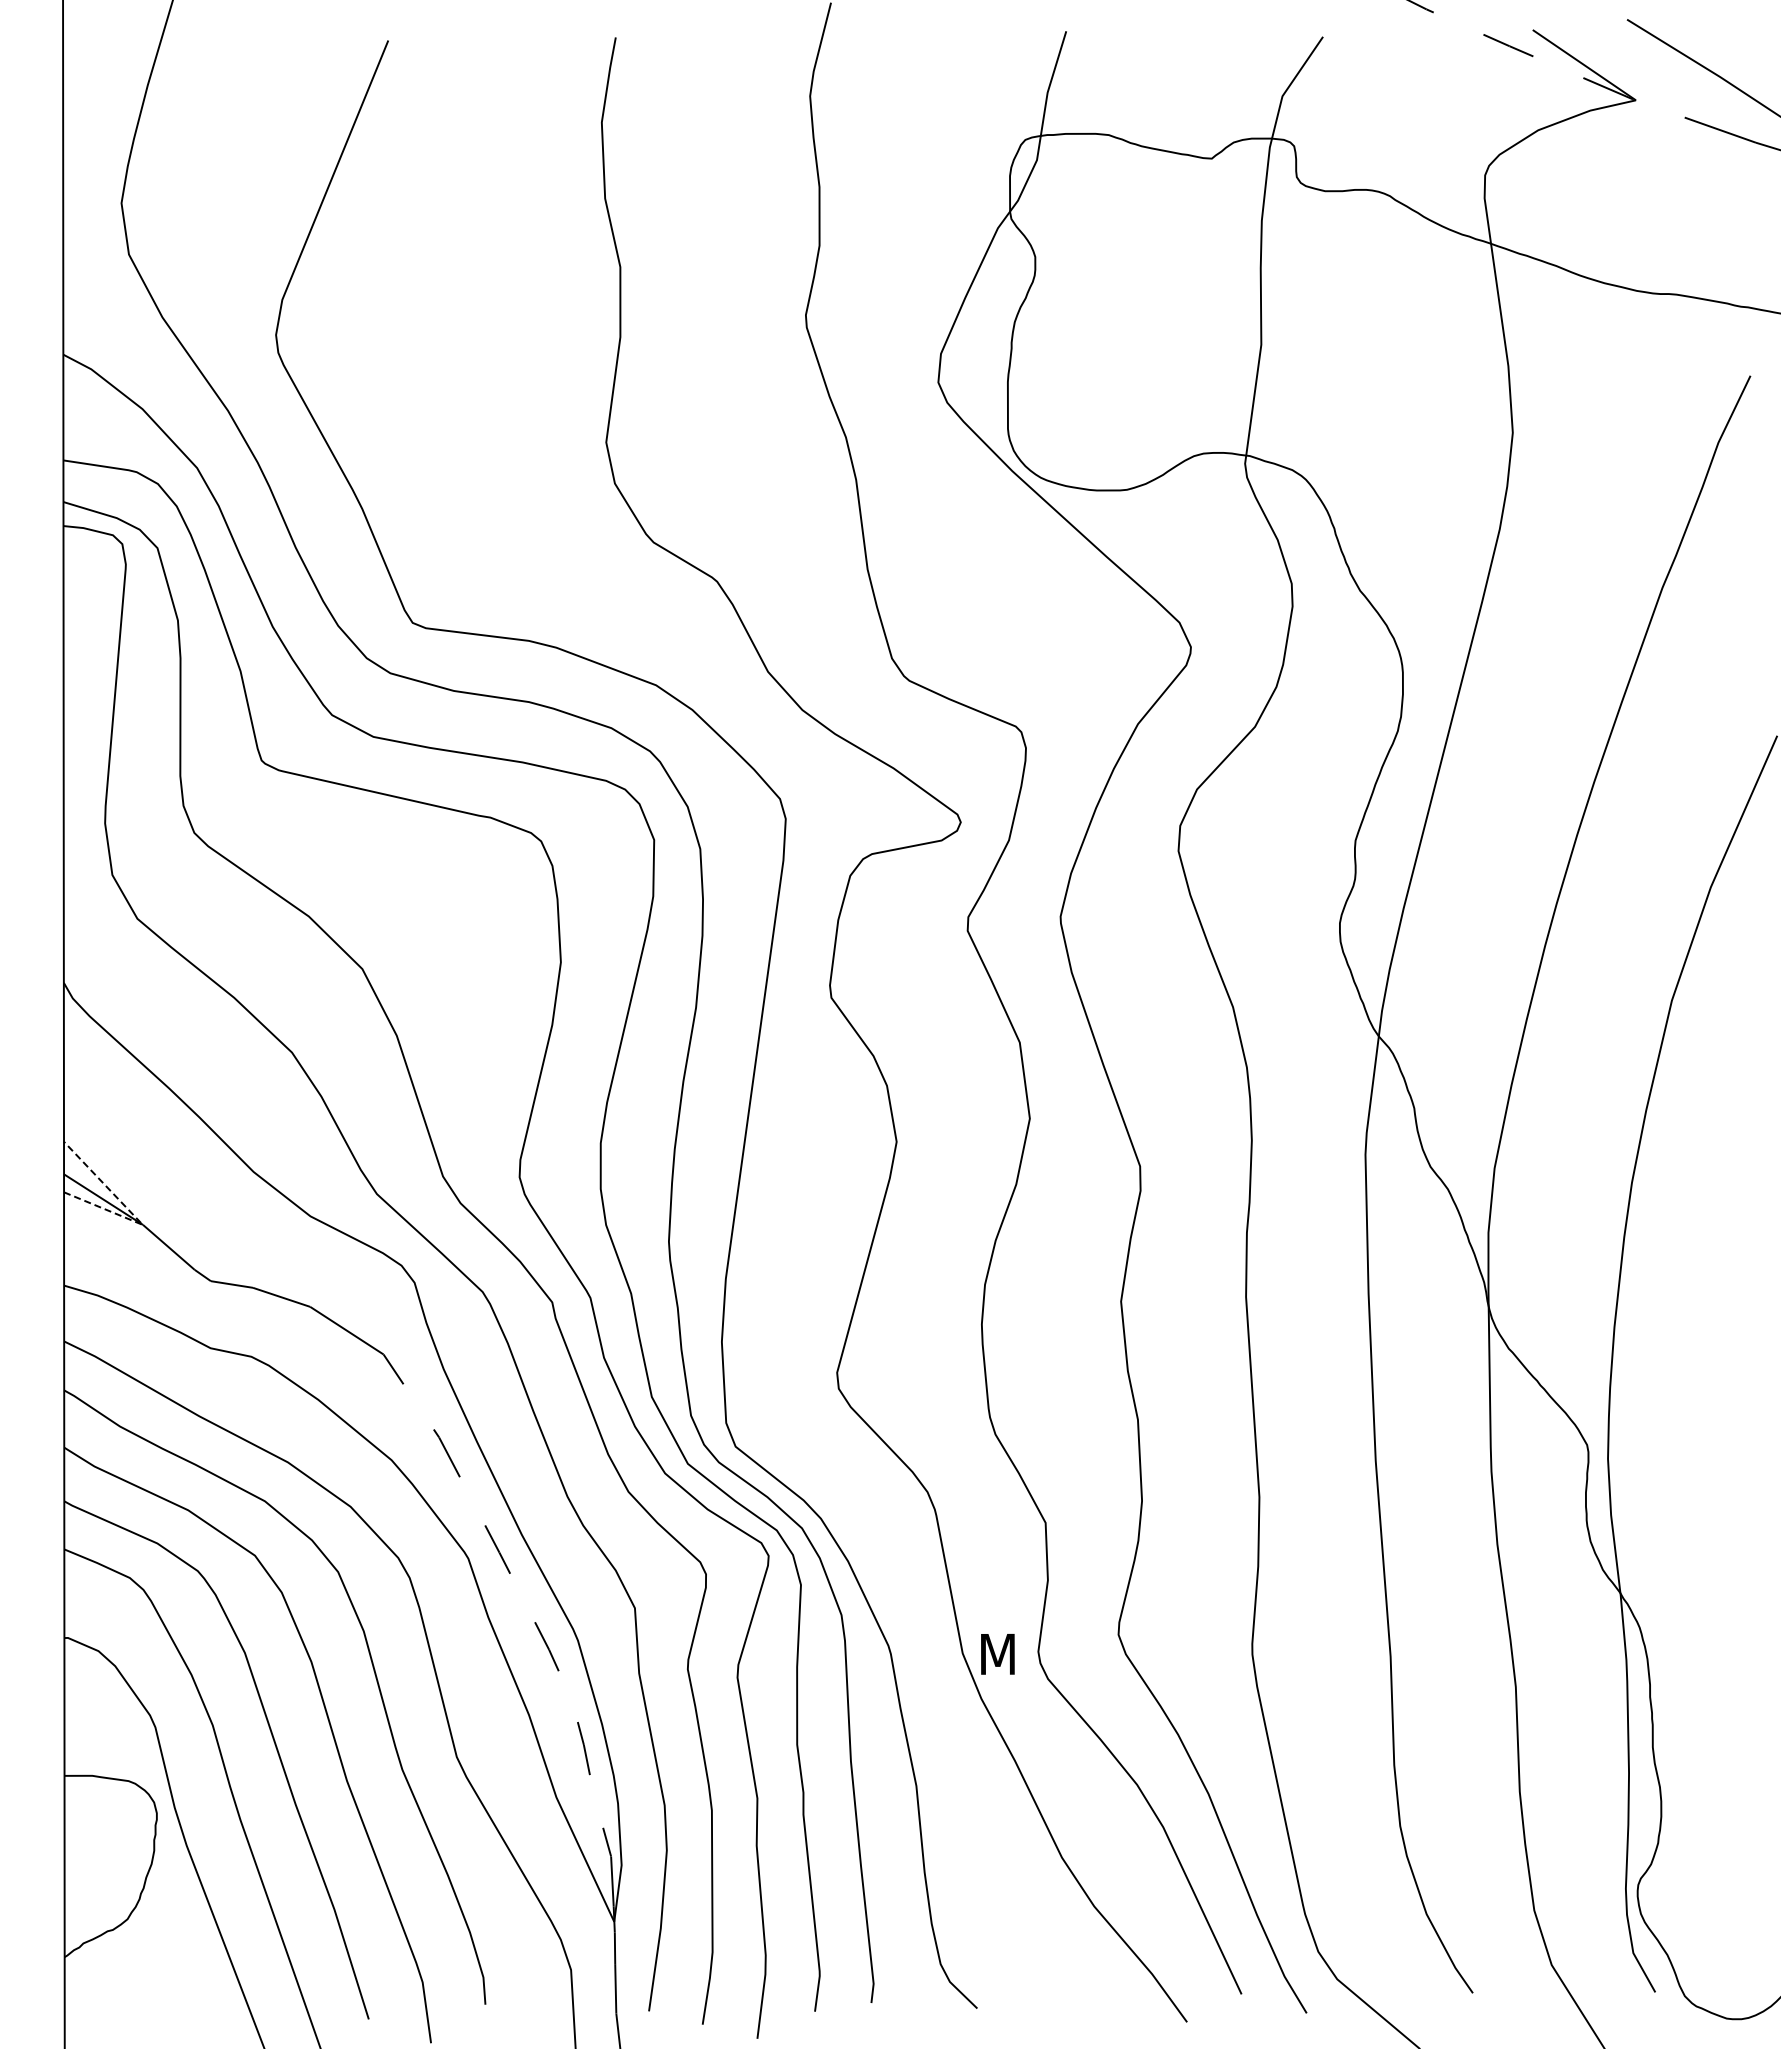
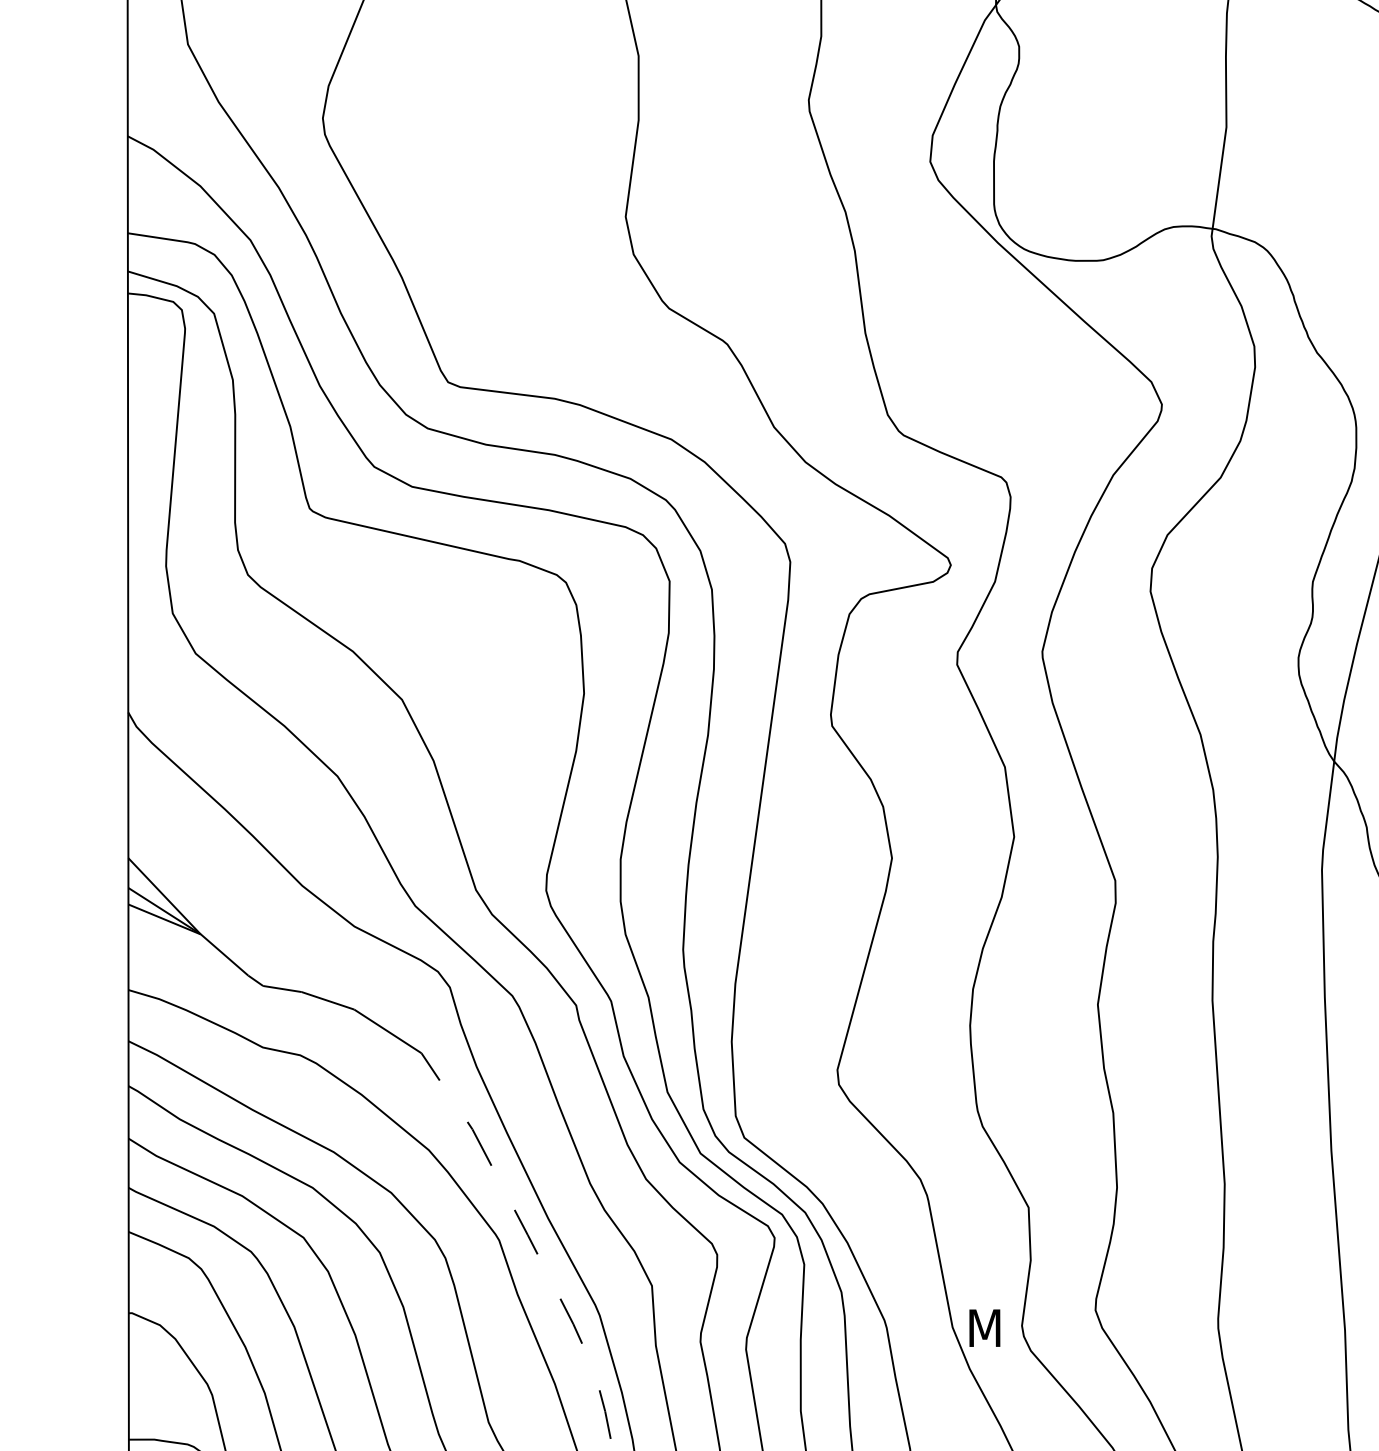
line: (133, 1214) -> (192, 924), dashed -> solid

